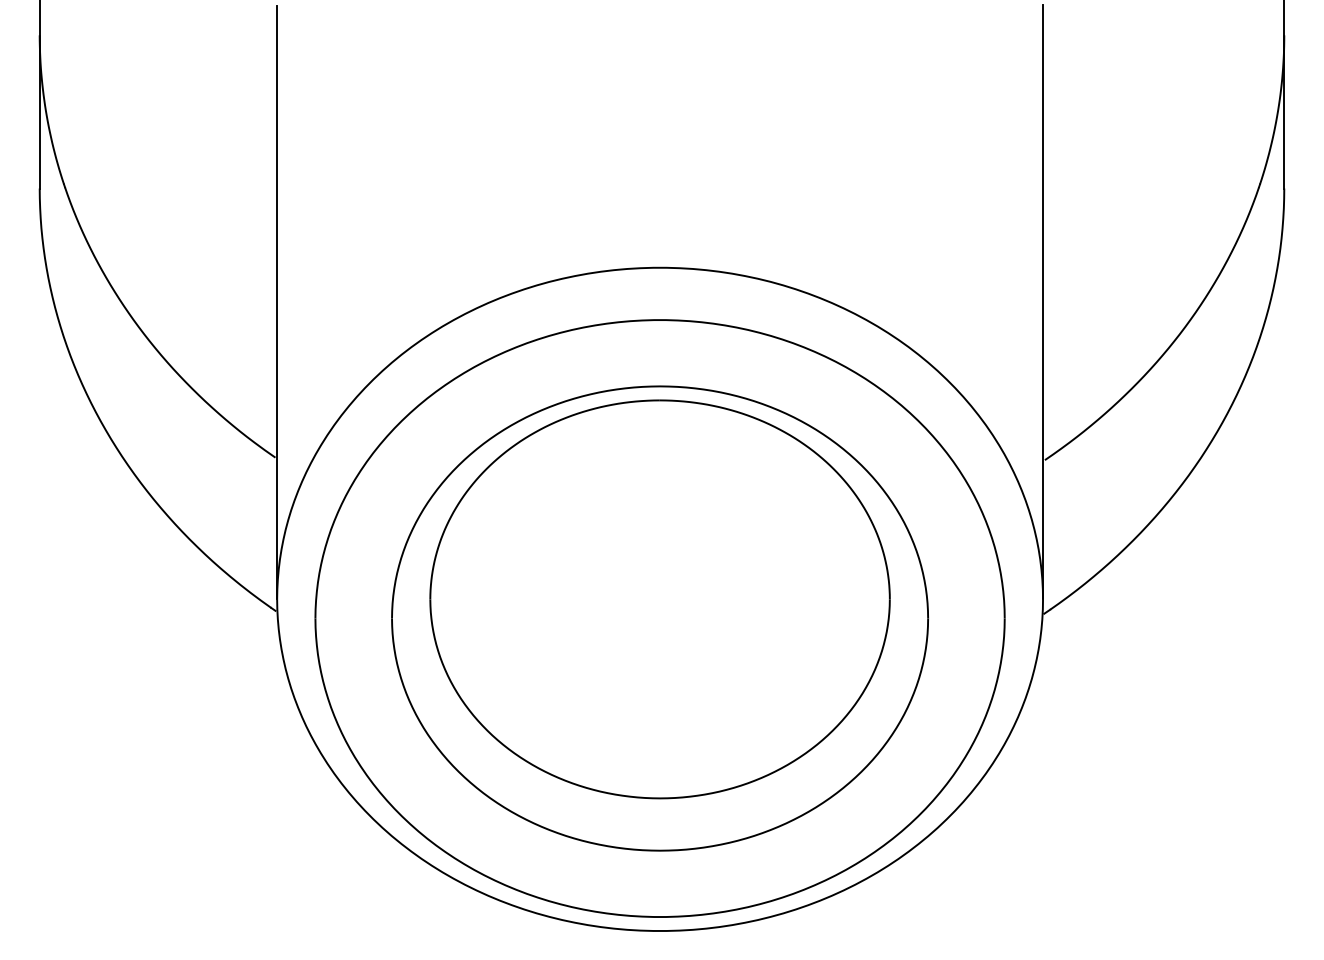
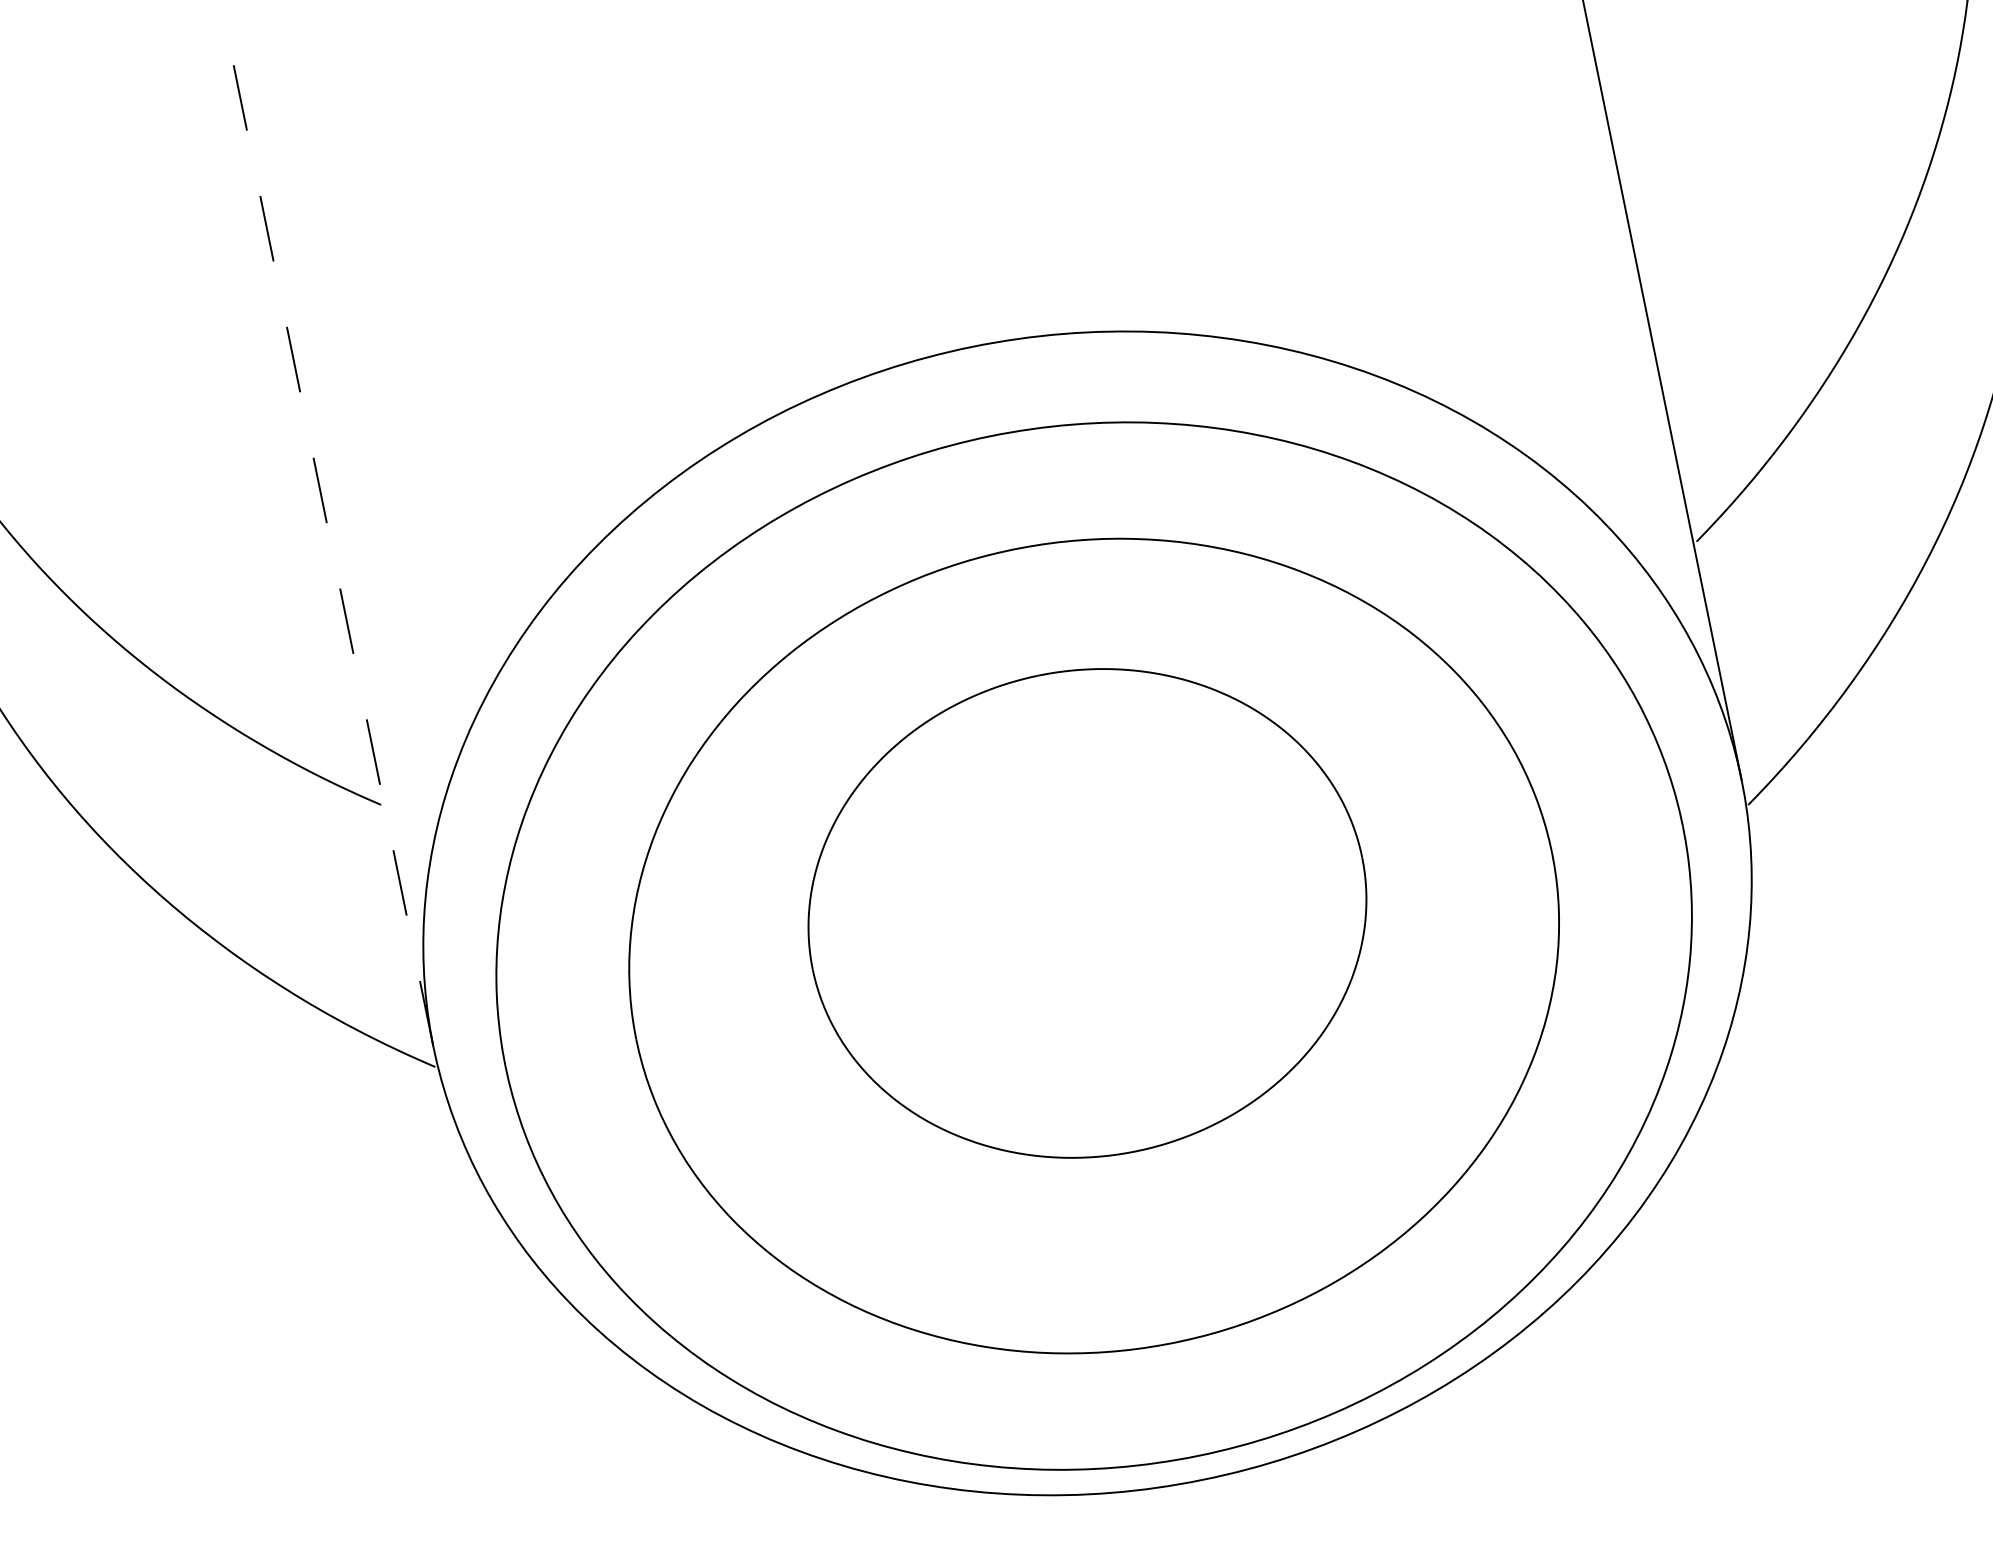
line: (277, 302) -> (330, 539), solid -> dashed
part: (659, 599) -> (1086, 913), size x0.7

